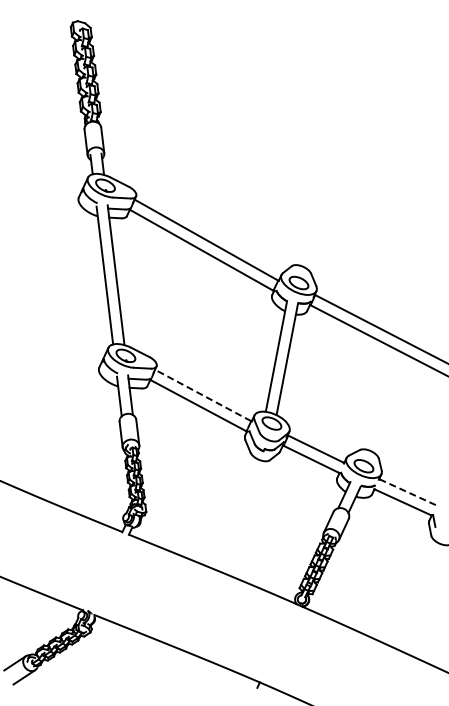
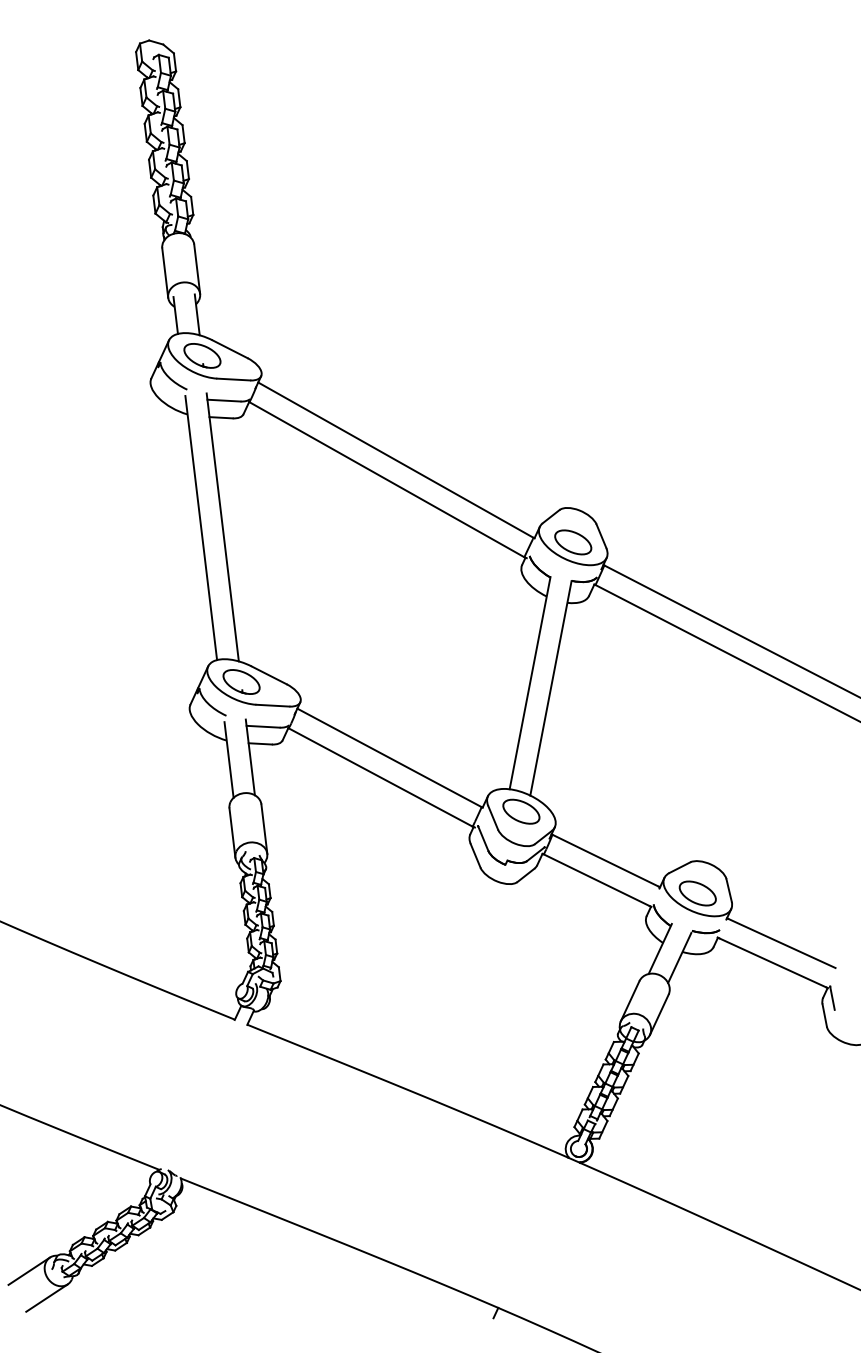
line: (203, 395) -> (390, 757), dashed -> solid
line: (407, 492) -> (781, 943), dashed -> solid

